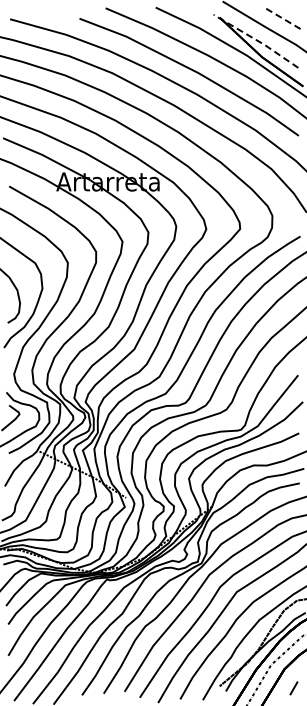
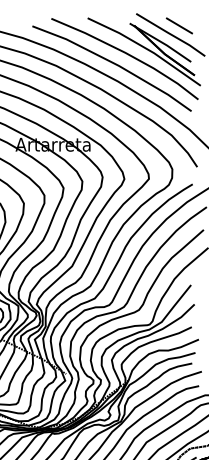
line: (281, 17) -> (178, 25), dashed -> solid
line: (257, 40) -> (161, 42), dashed -> solid

